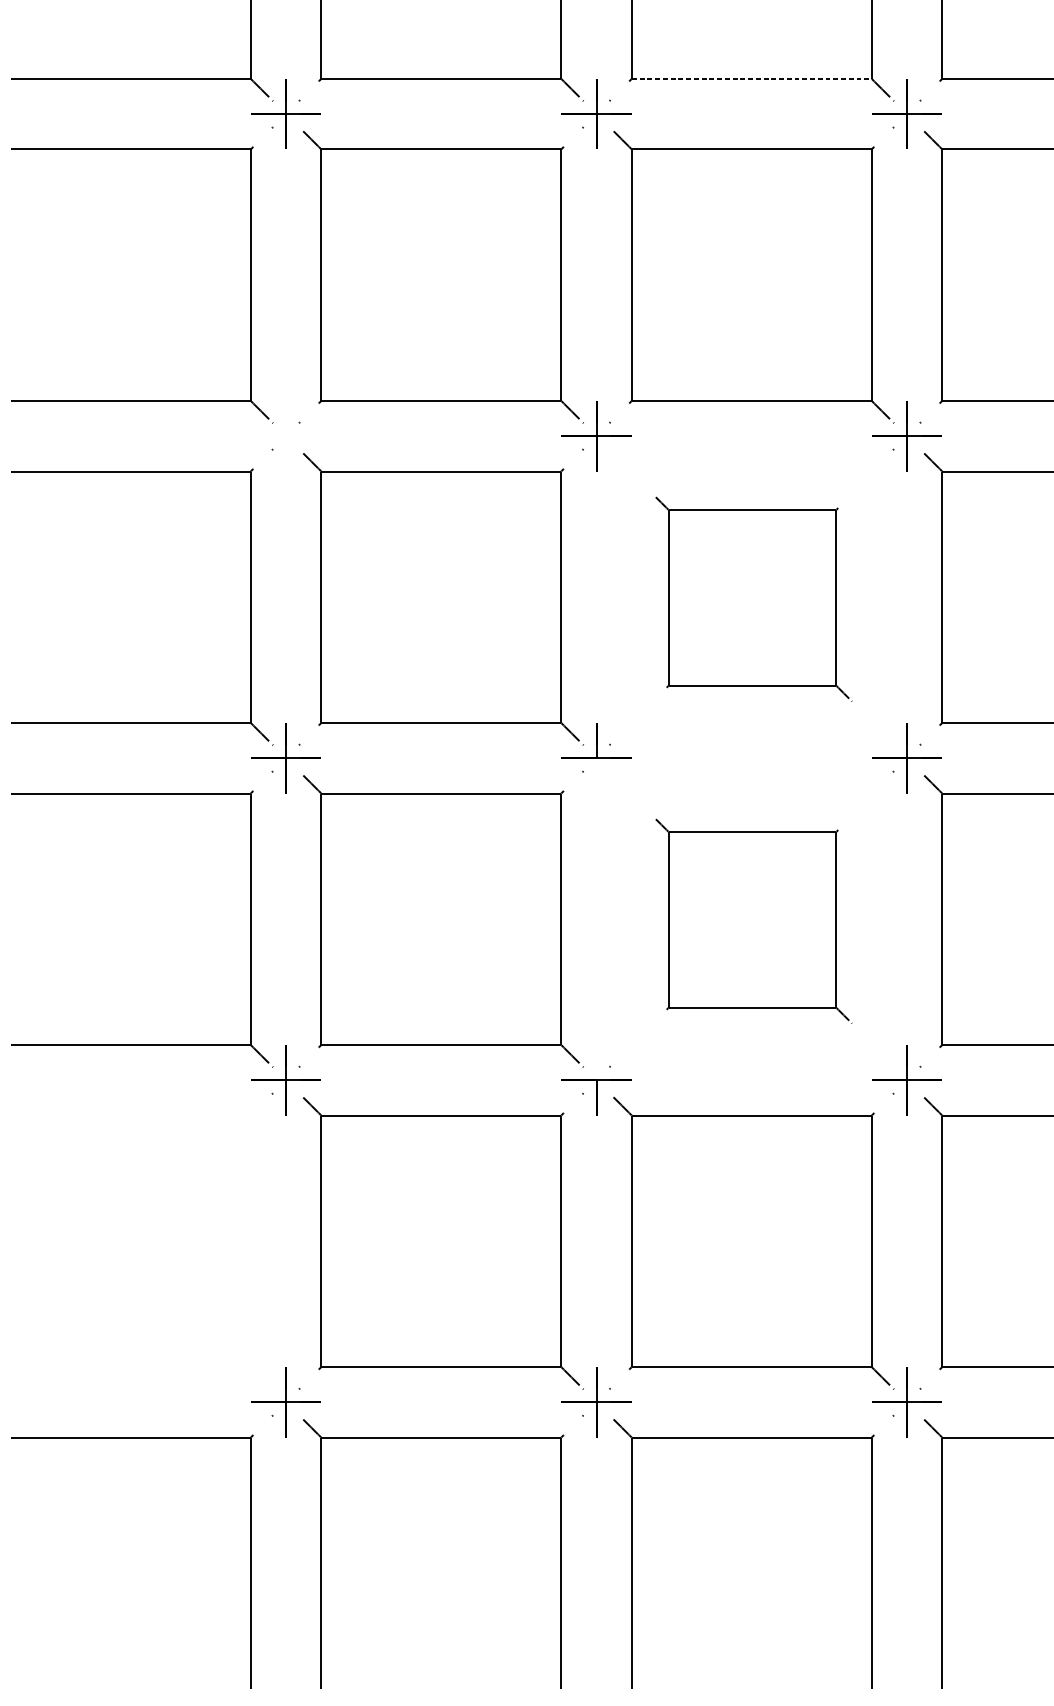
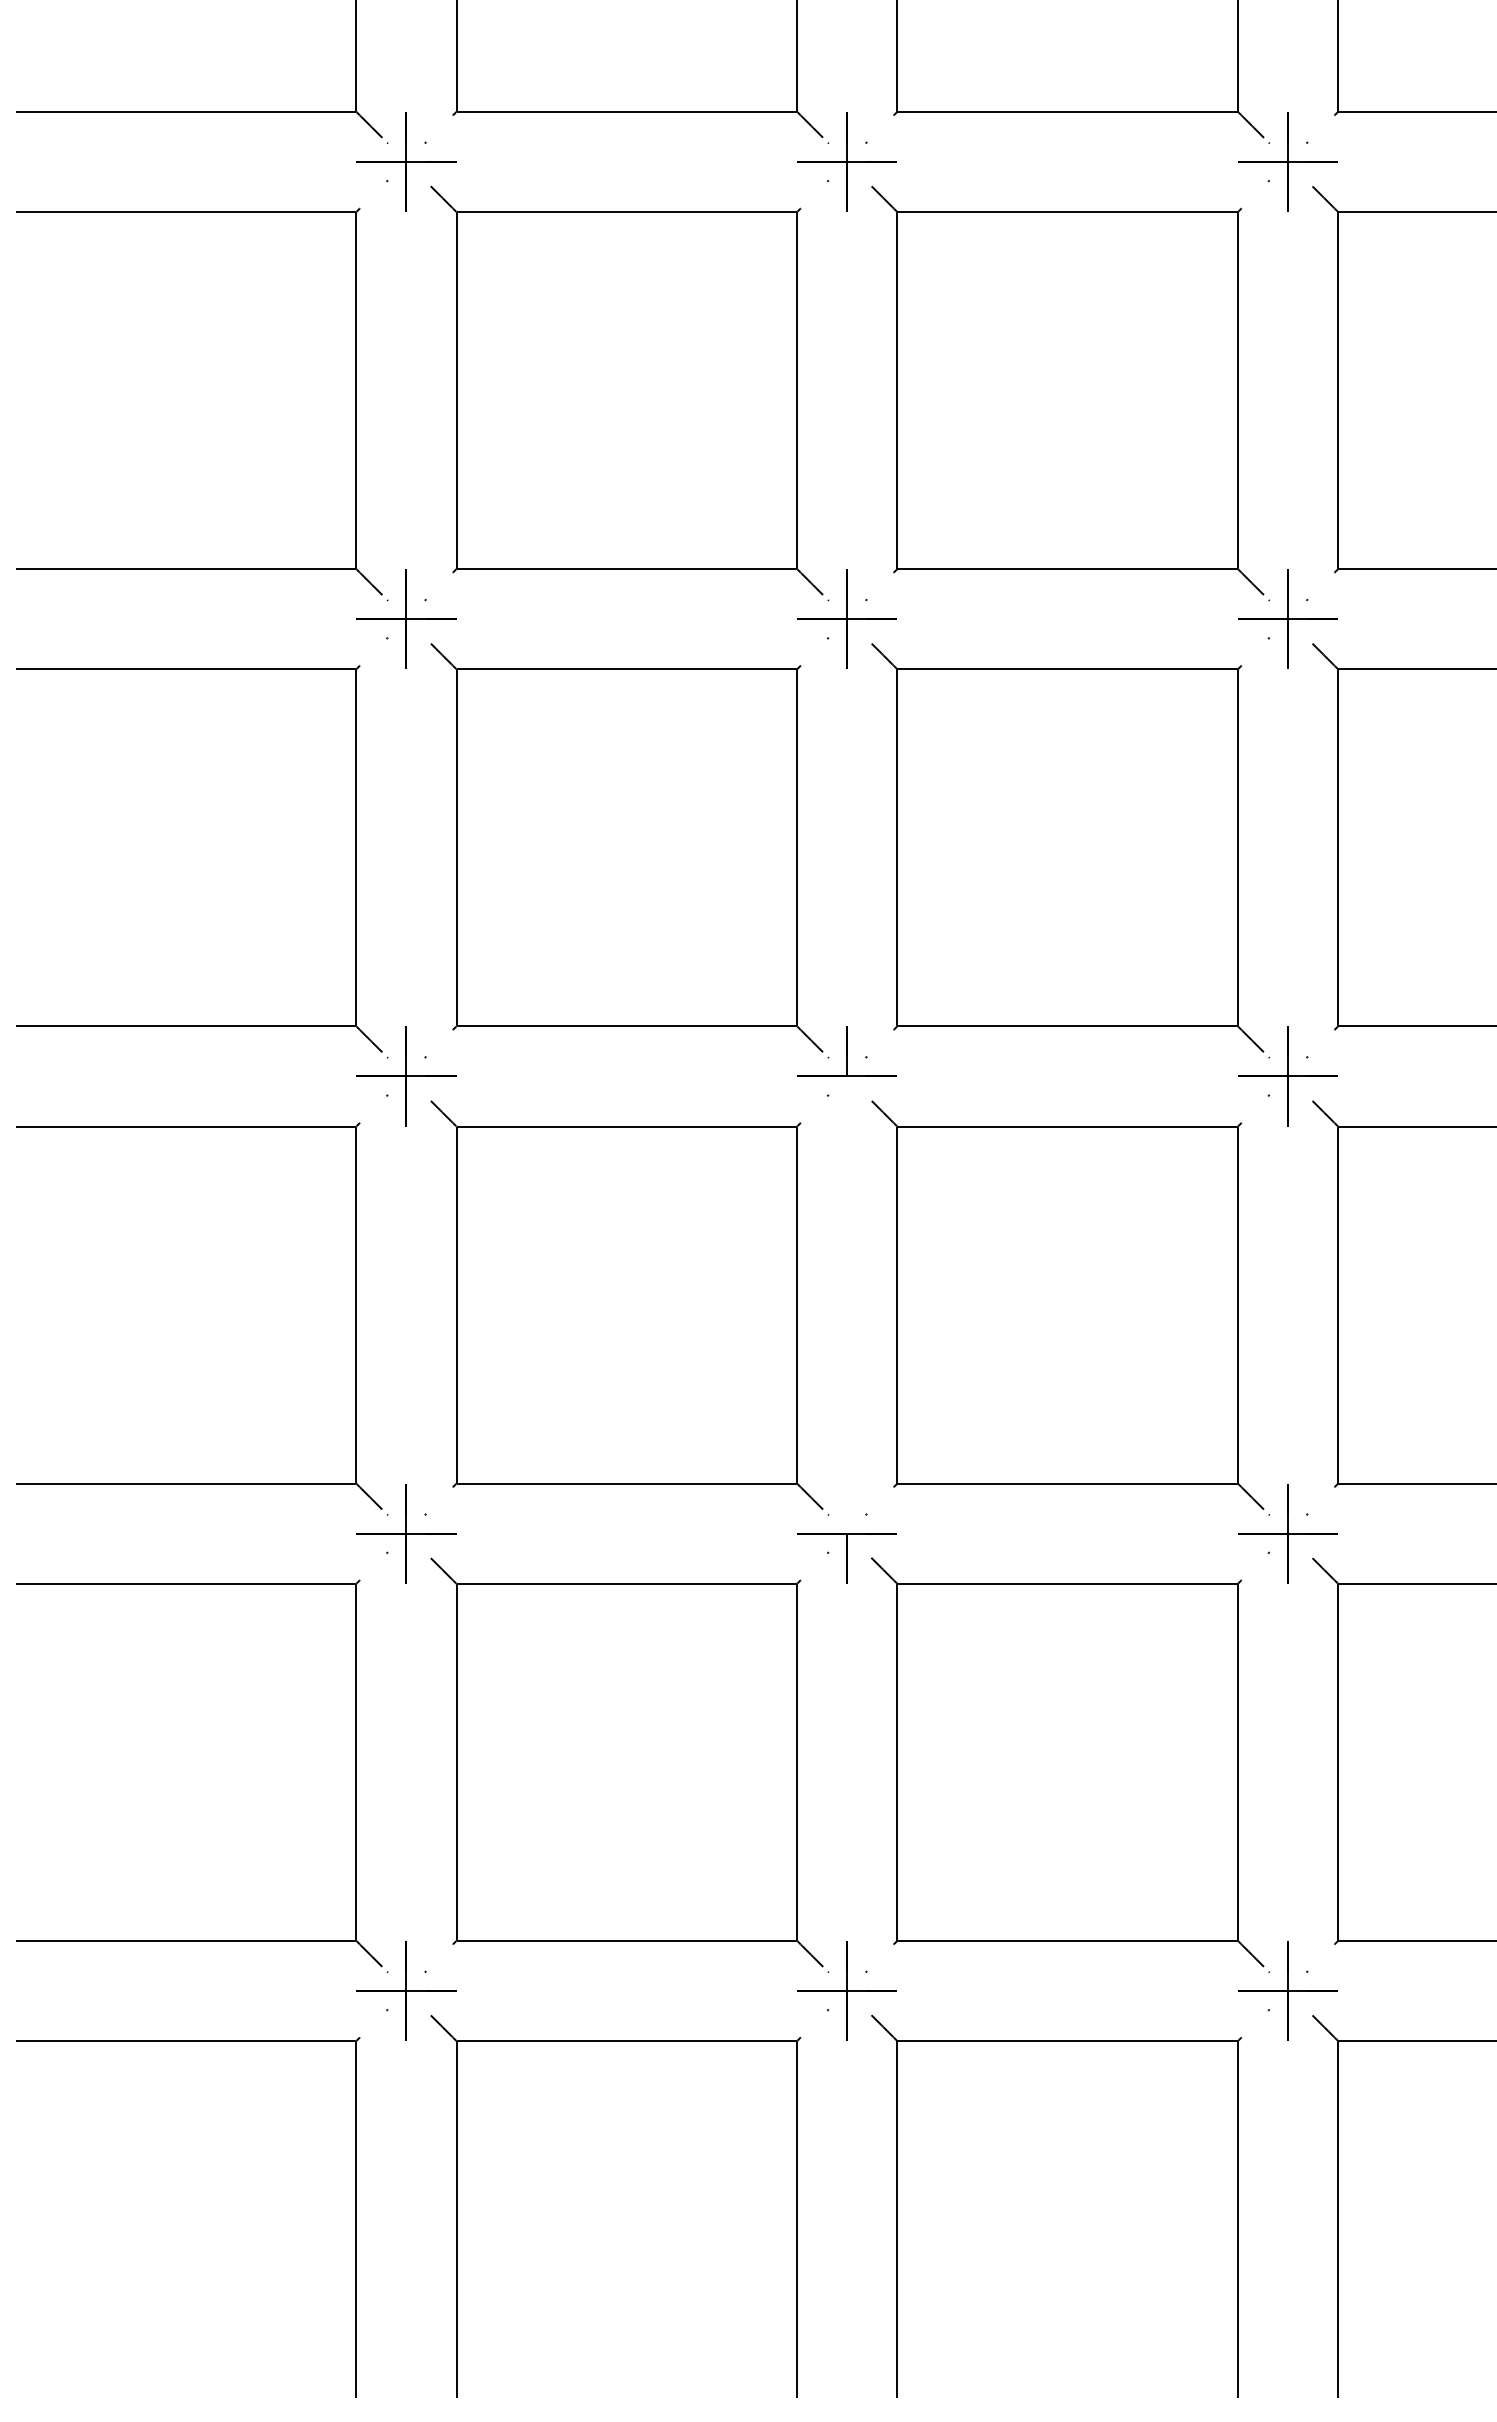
line: (752, 78) -> (1068, 111), dashed -> solid
part: (286, 435) -> (406, 618), added
part: (753, 599) -> (1070, 850), size x1.43
part: (753, 920) -> (1070, 1307), size x1.43
part: (250, 1250) -> (355, 1775), added

